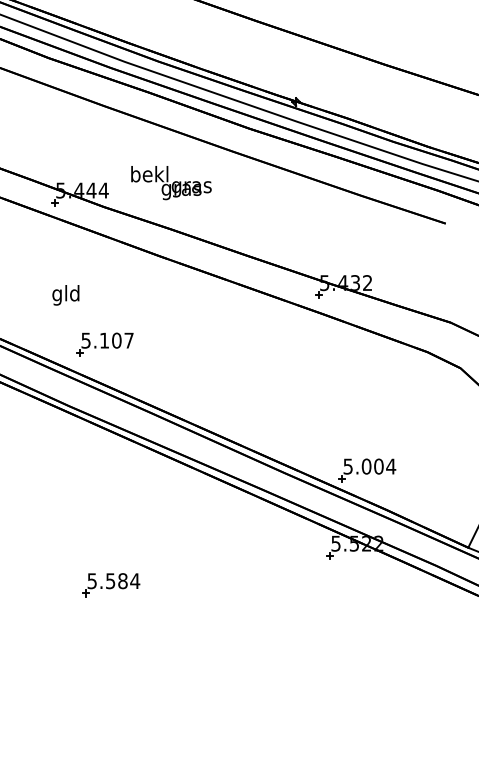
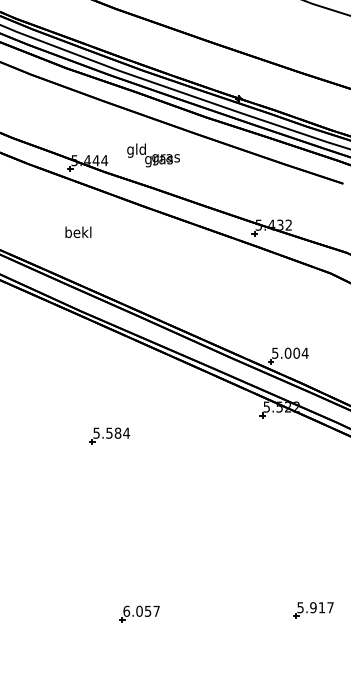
text: (149, 176) -> (136, 150), bekl -> gld
text: (66, 294) -> (78, 233), gld -> bekl
part: (104, 343) -> (105, 267), removed

